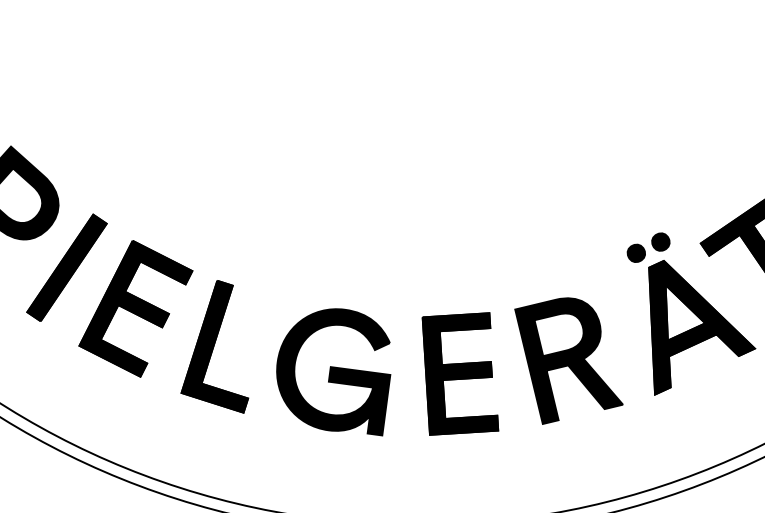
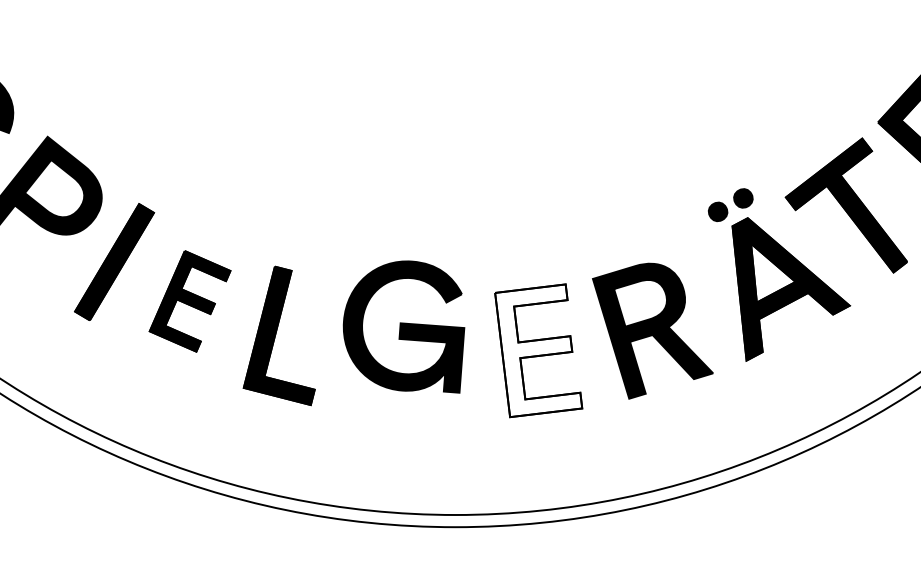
part: (135, 308) -> (189, 301), size x0.7
part: (333, 370) -> (403, 326), moved
fill: (460, 373) -> (538, 350), removed

